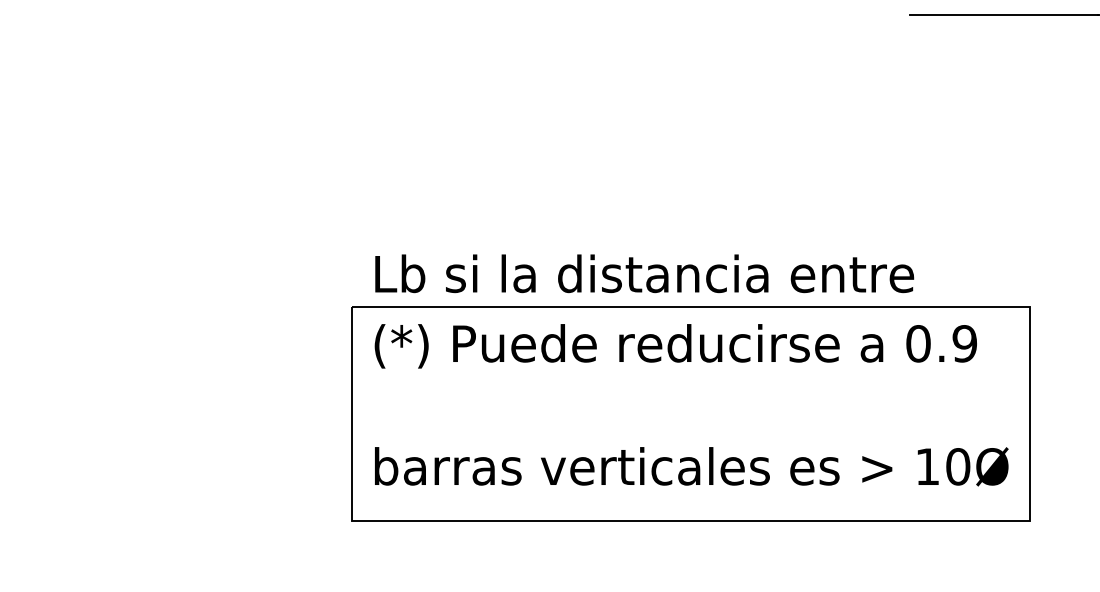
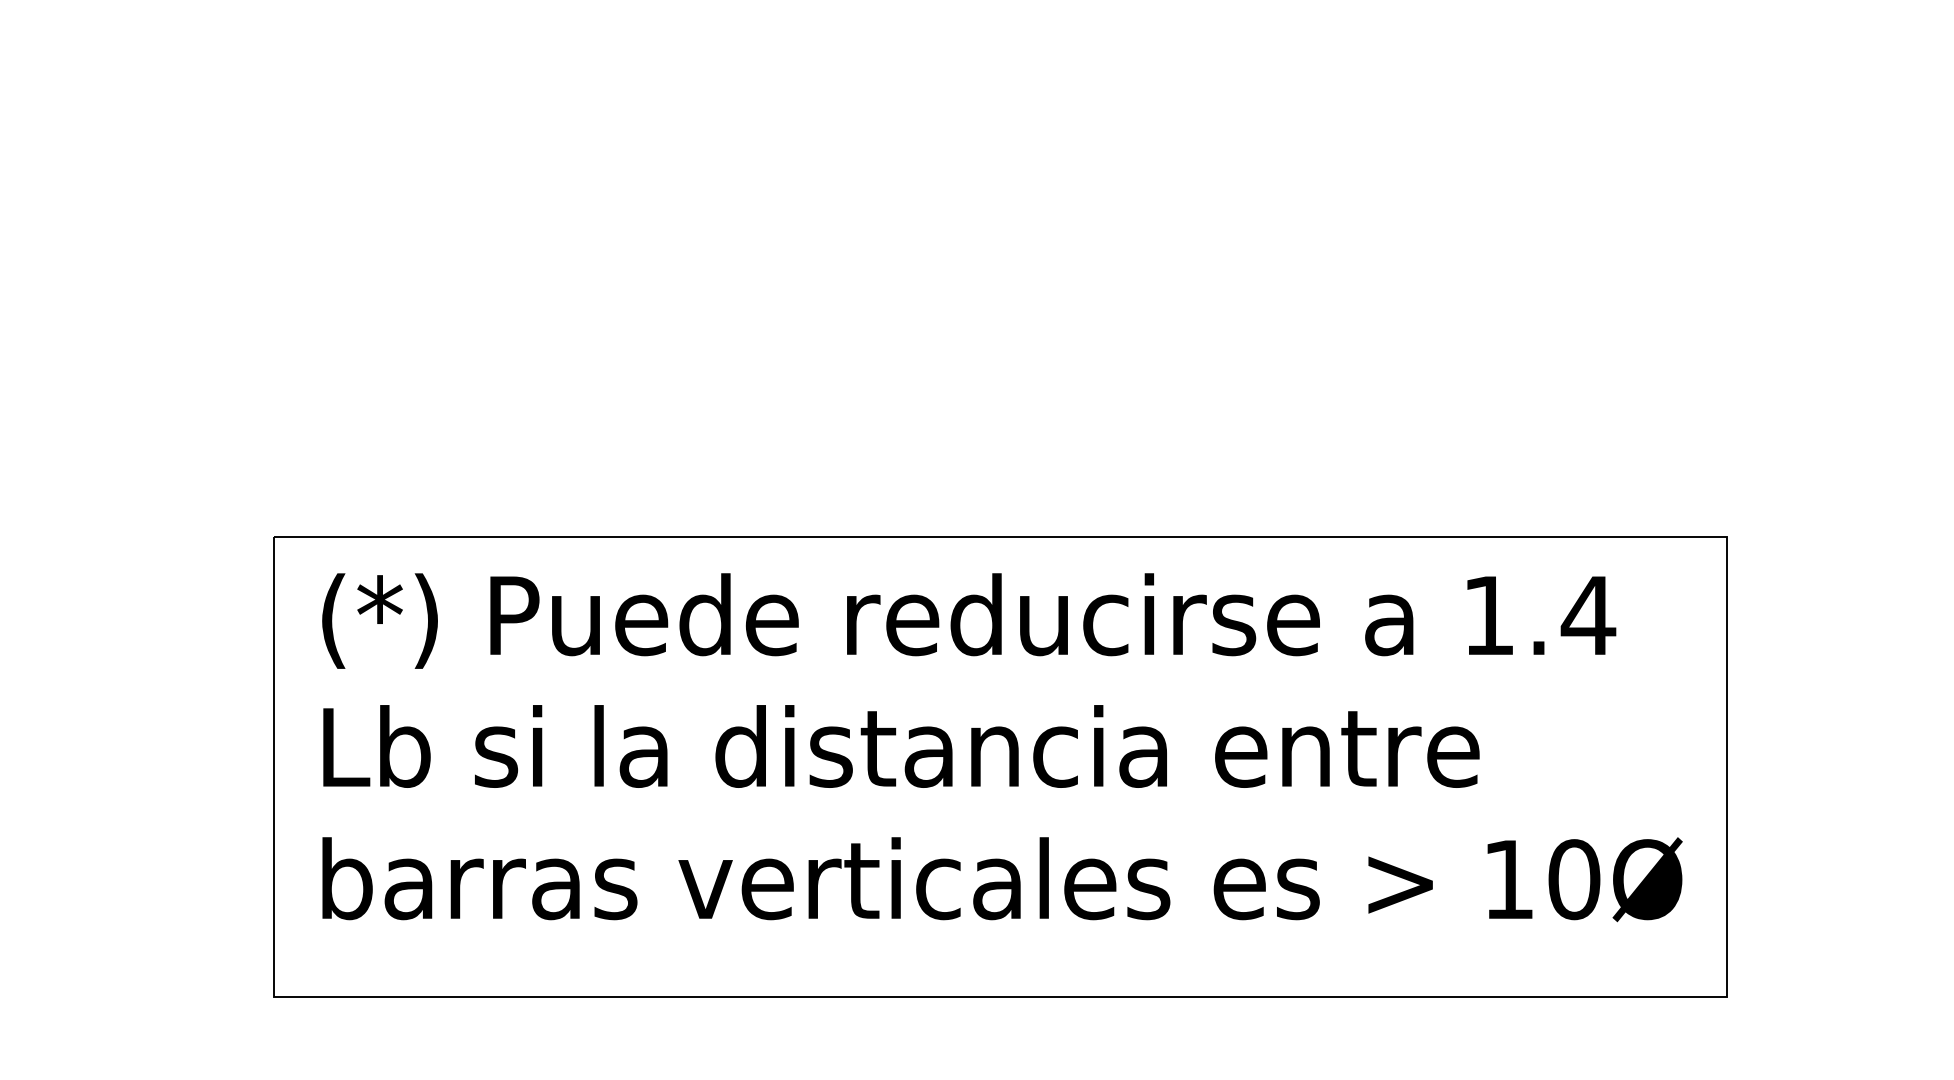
text: (644, 273) -> (901, 745), moved
text: (941, 343) -> (1538, 614), 0.9 -> 1.4

